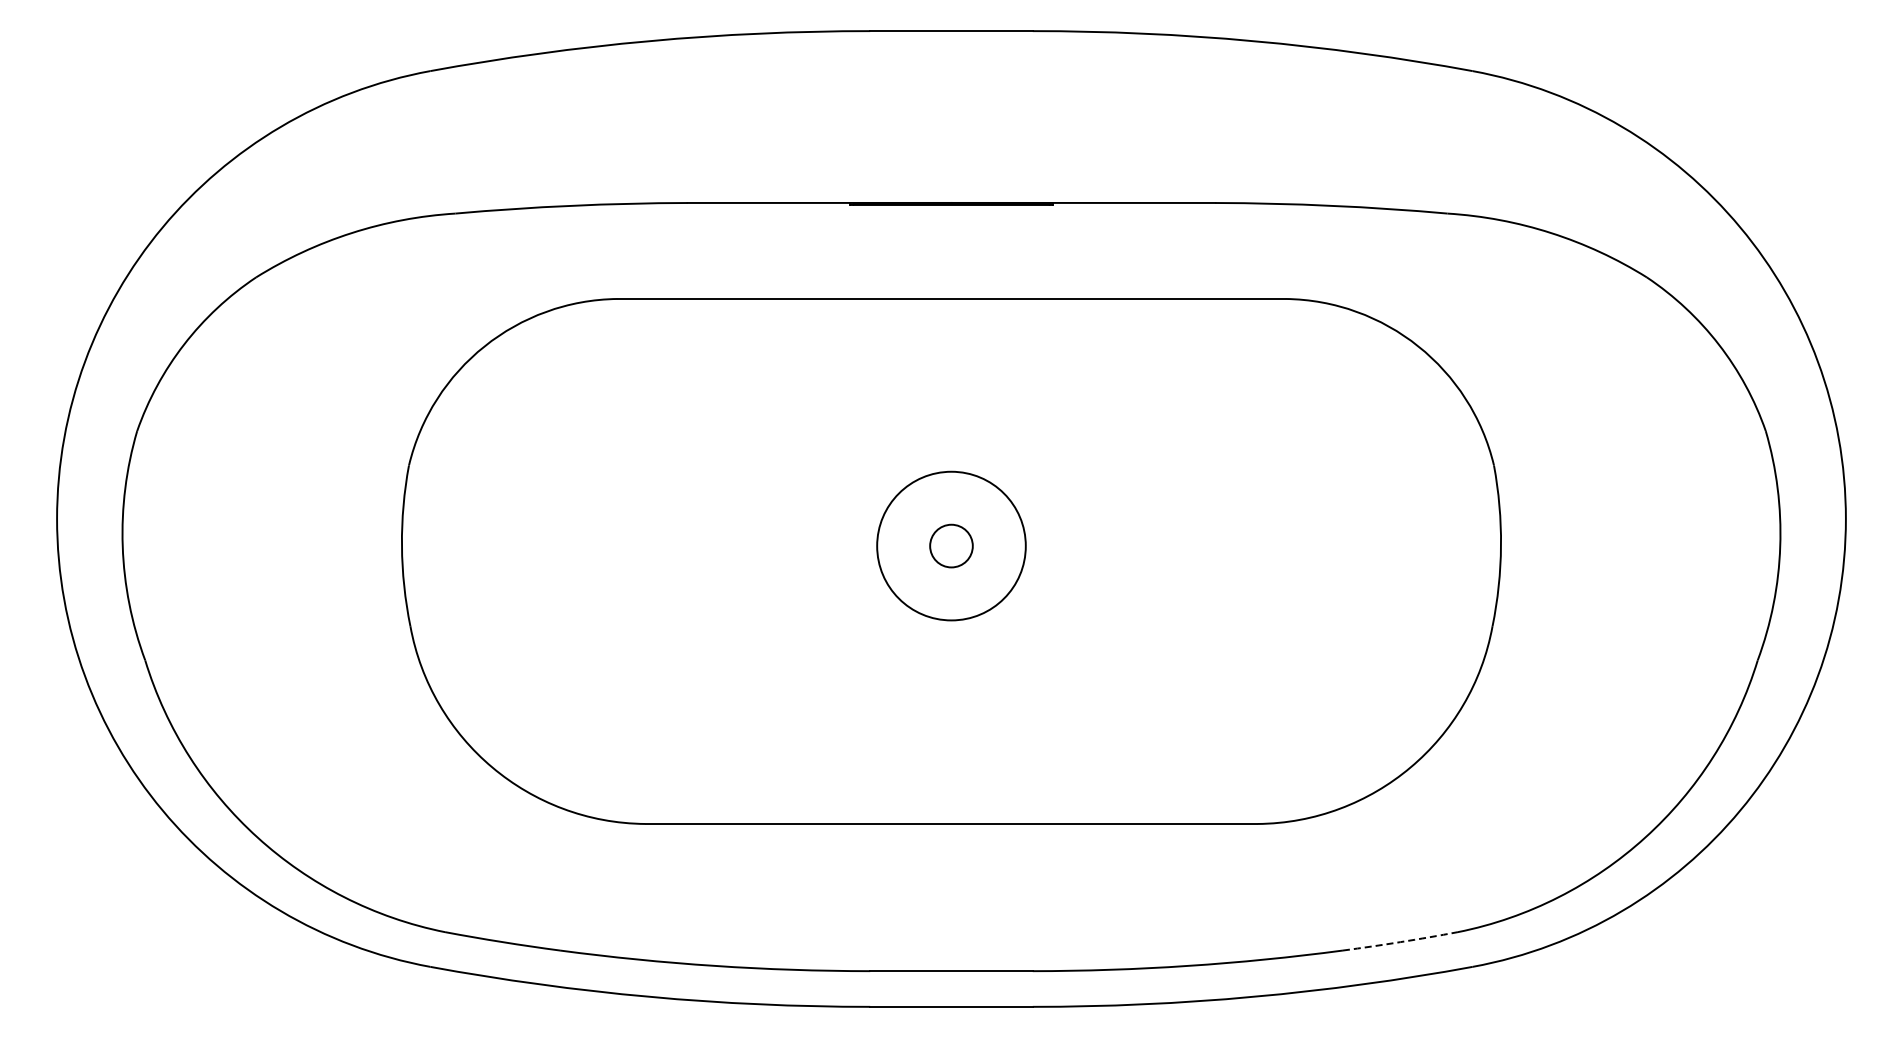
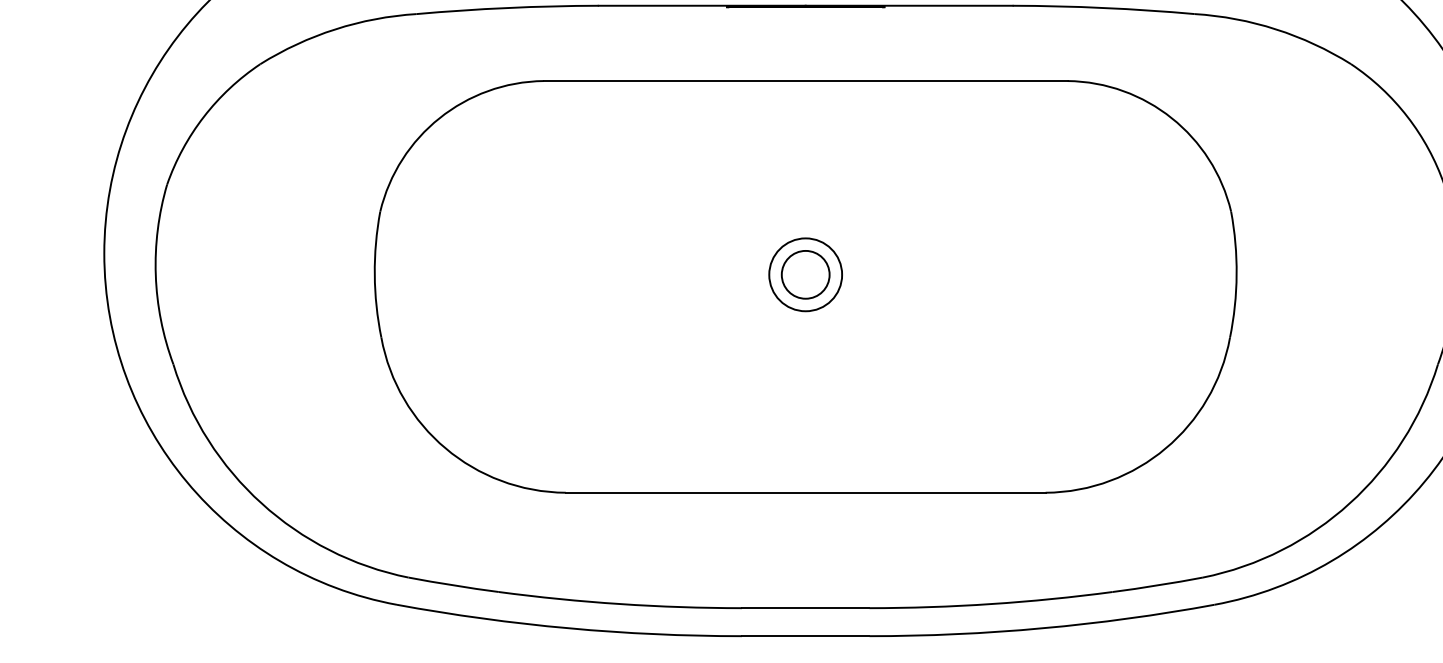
circle: (951, 545) -> (805, 274), size x0.62
circle: (951, 545) -> (805, 274), size x1.43
arc: (1400, 942) -> (1157, 585), dashed -> solid

